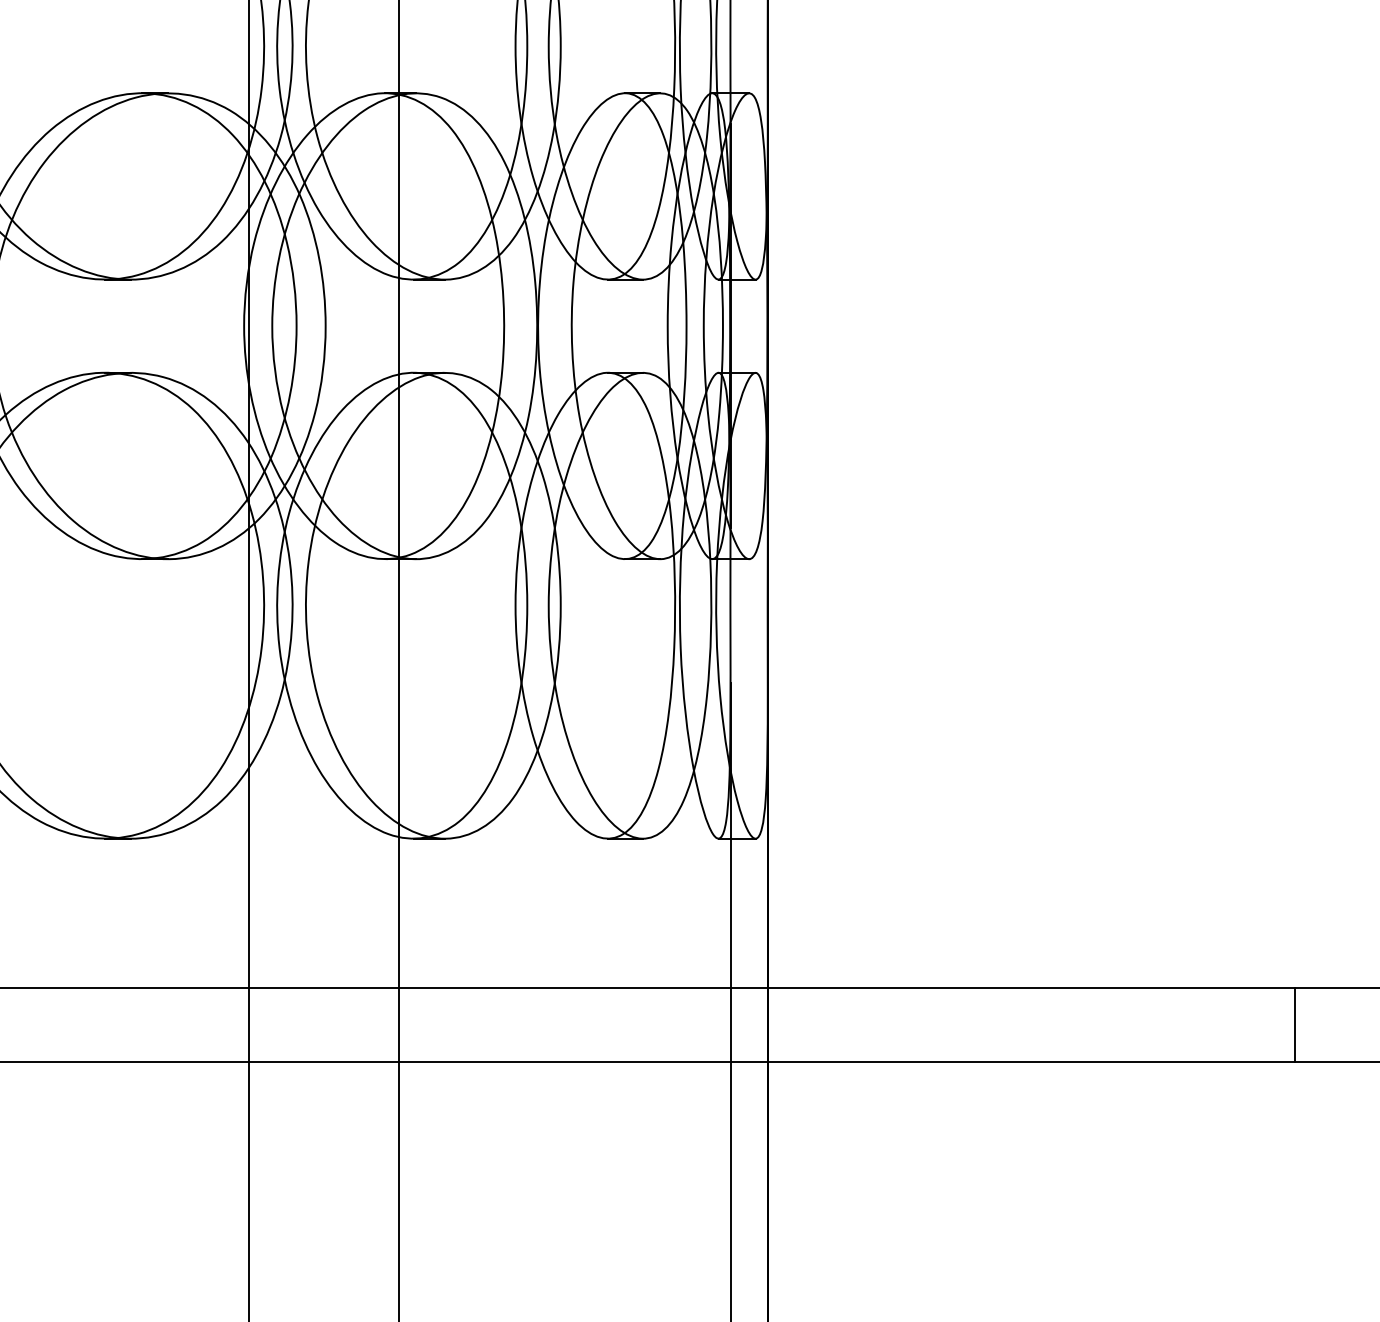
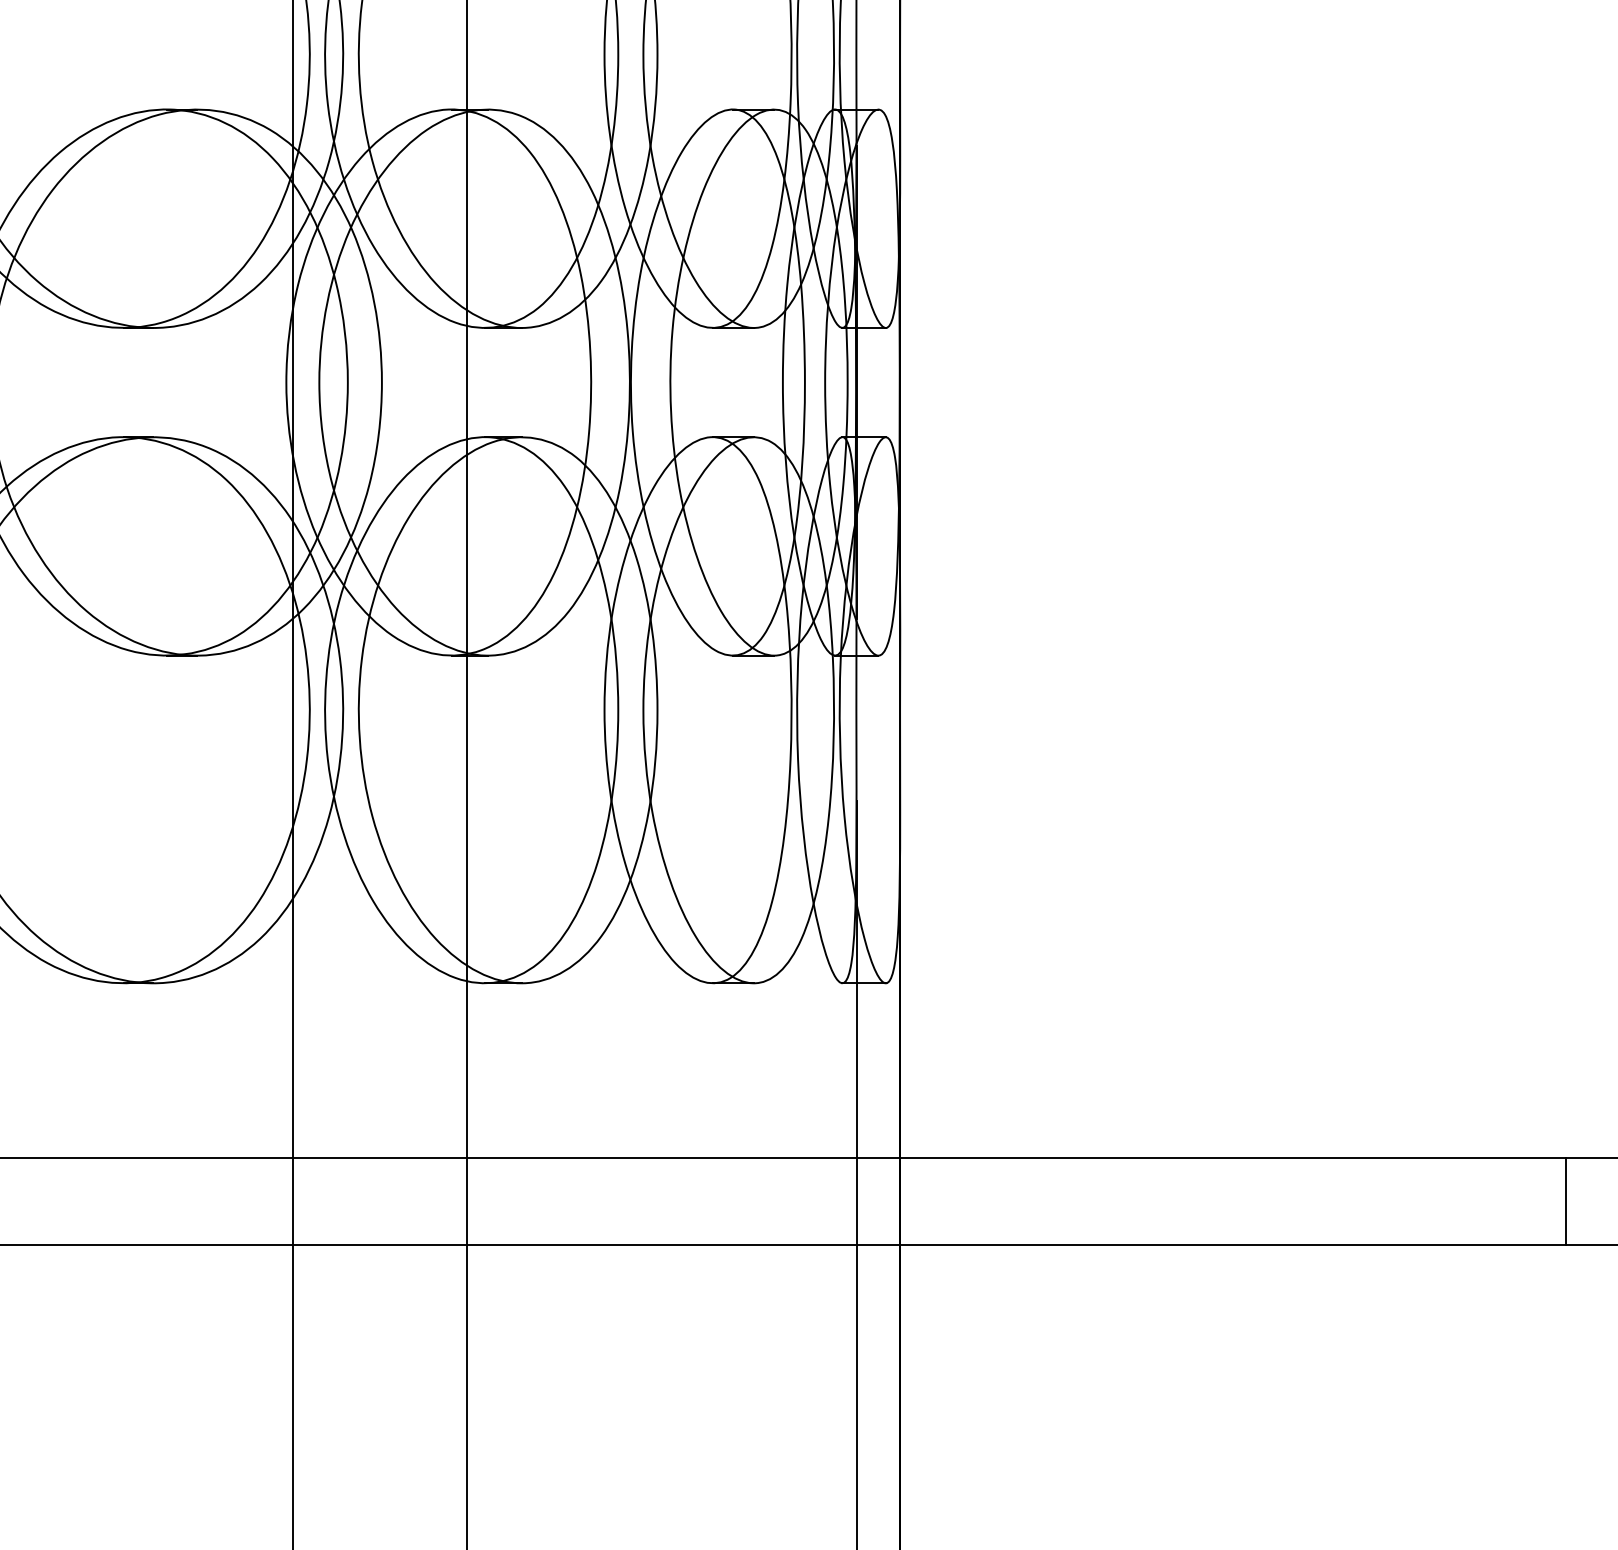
line: (1295, 1024) -> (1566, 1201), moved

